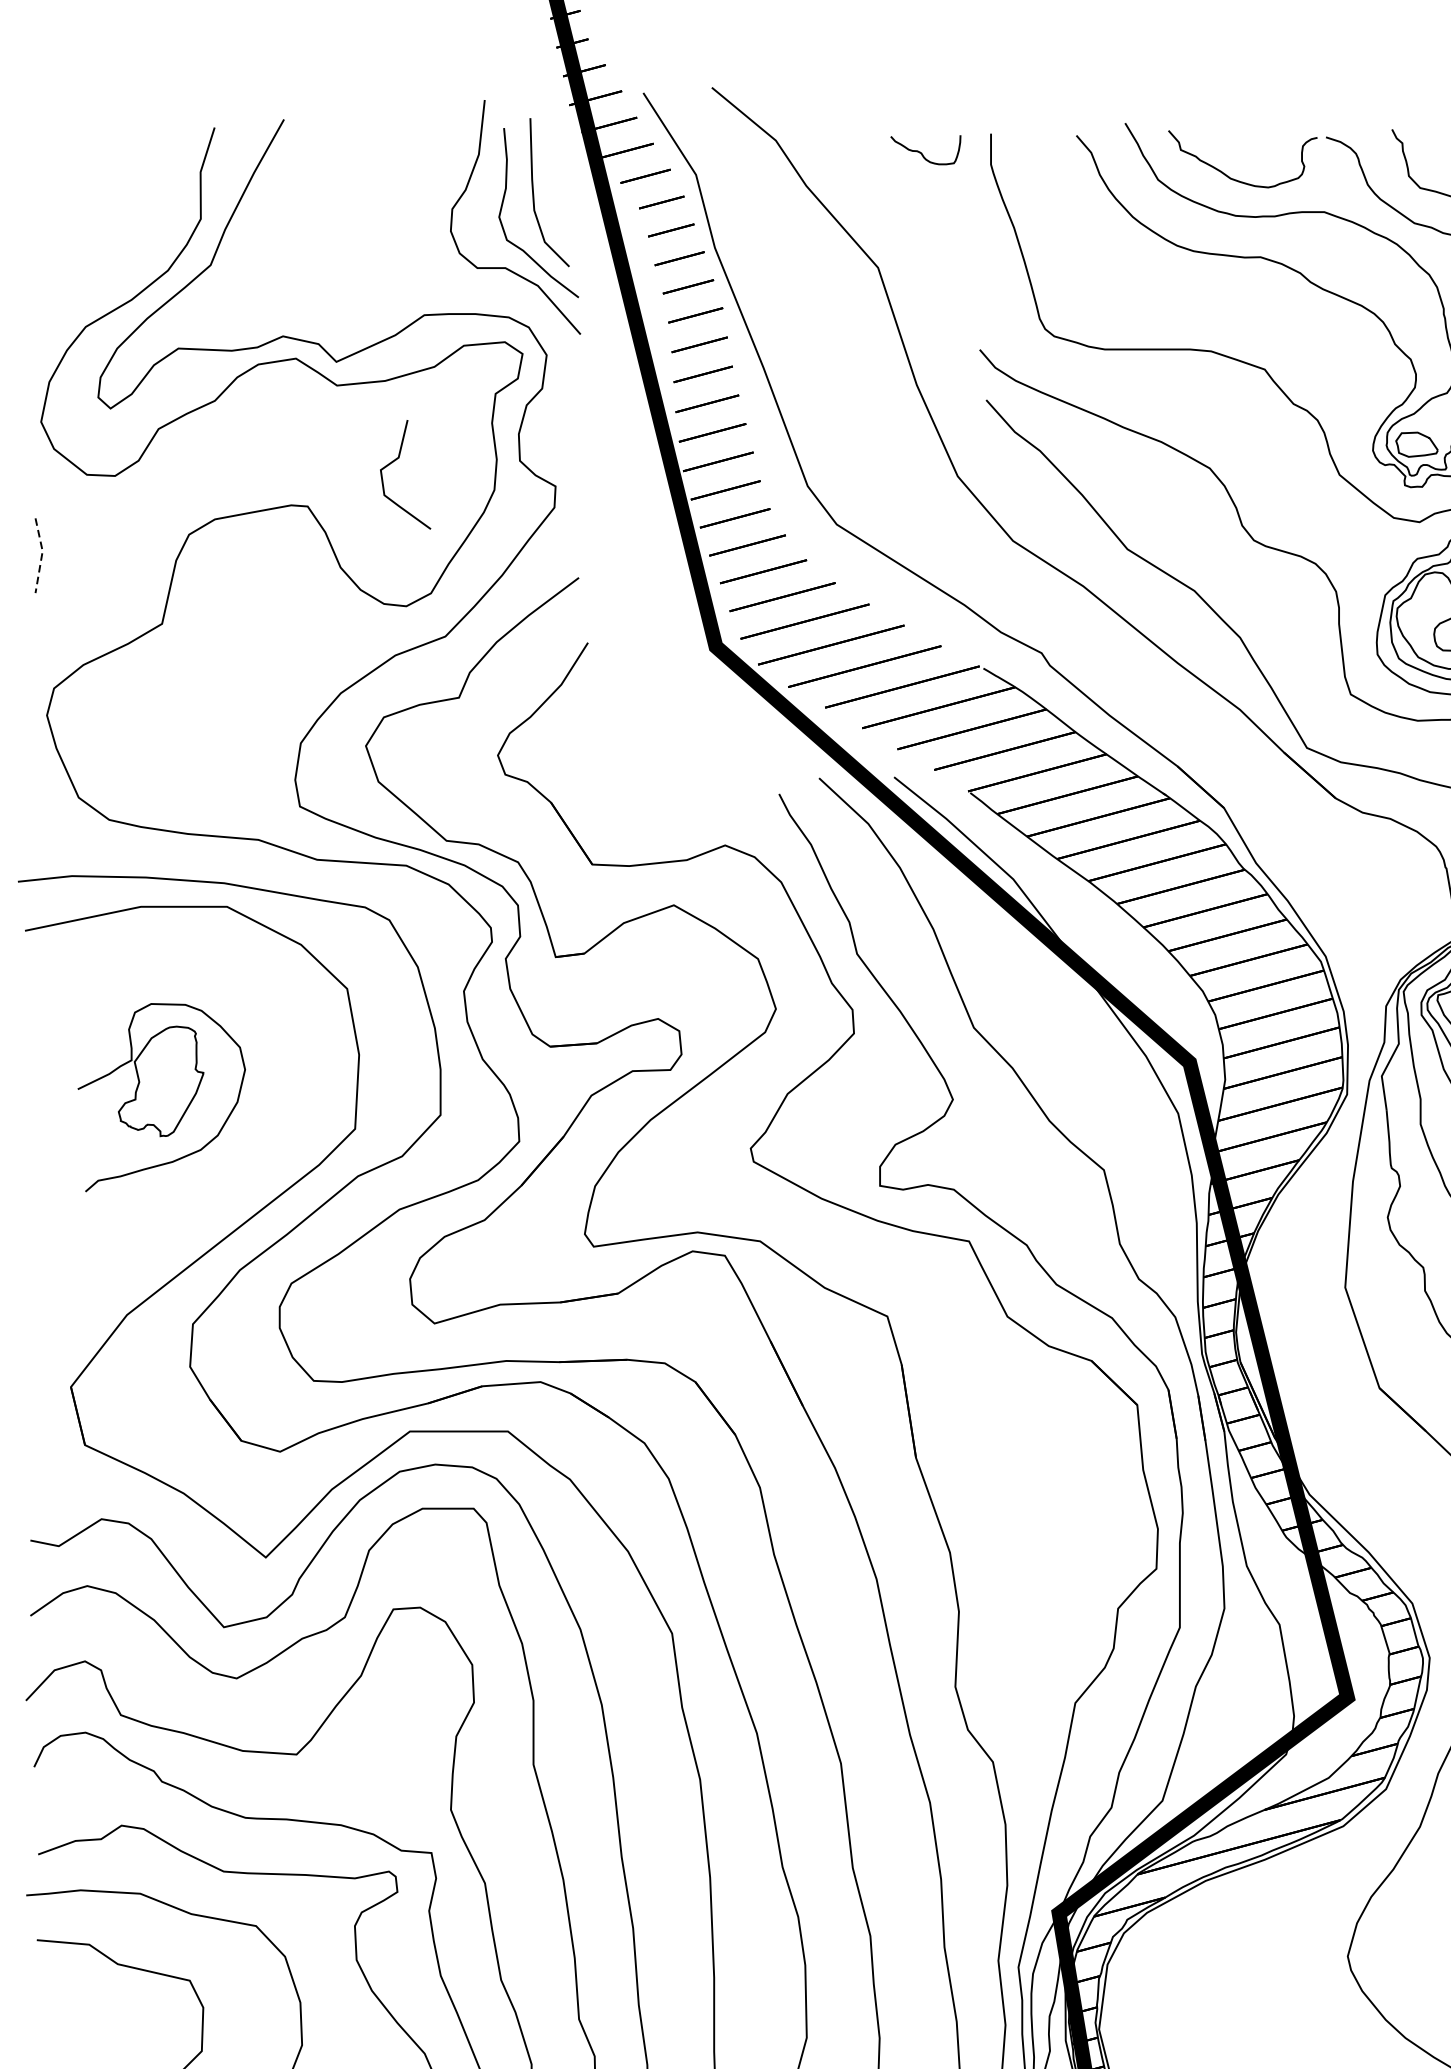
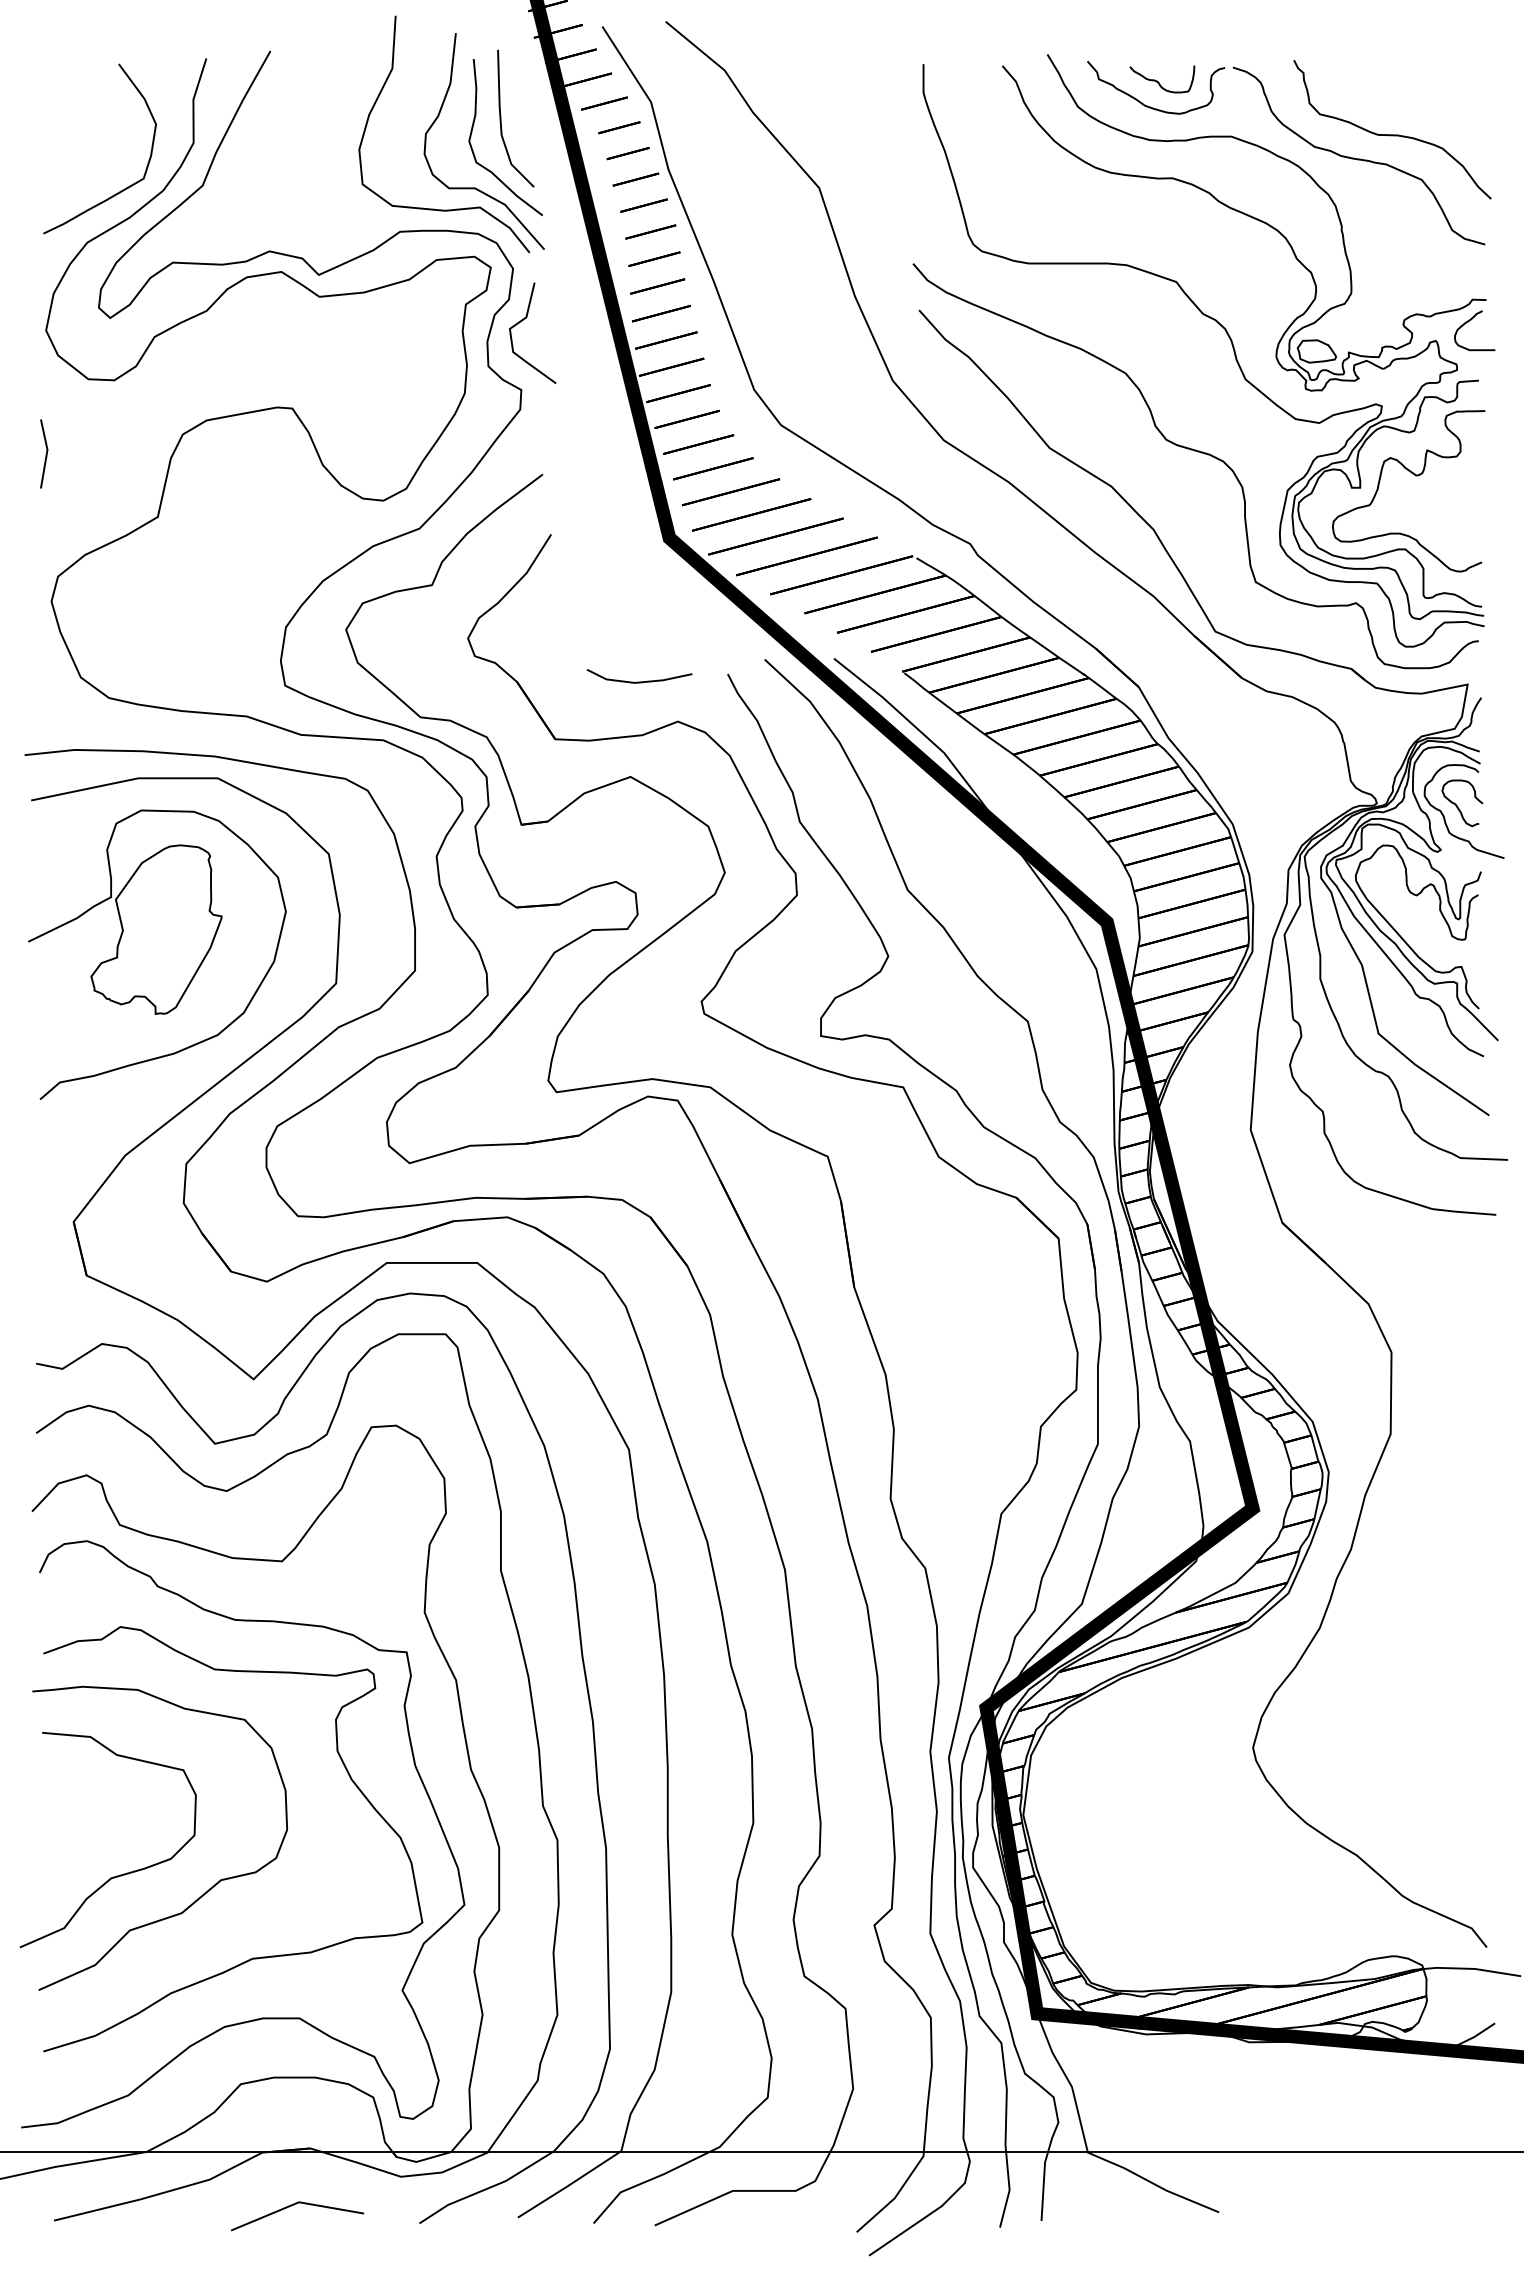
curve: (922, 153) -> (1159, 82), moved
curve: (123, 269) -> (122, 189), added
curve: (461, 289) -> (434, 208), added
curve: (397, 459) -> (525, 319), moved
line: (41, 555) -> (46, 453), dashed -> solid
line: (683, 802) -> (639, 681), added
part: (161, 1097) -> (157, 954), size x1.67

